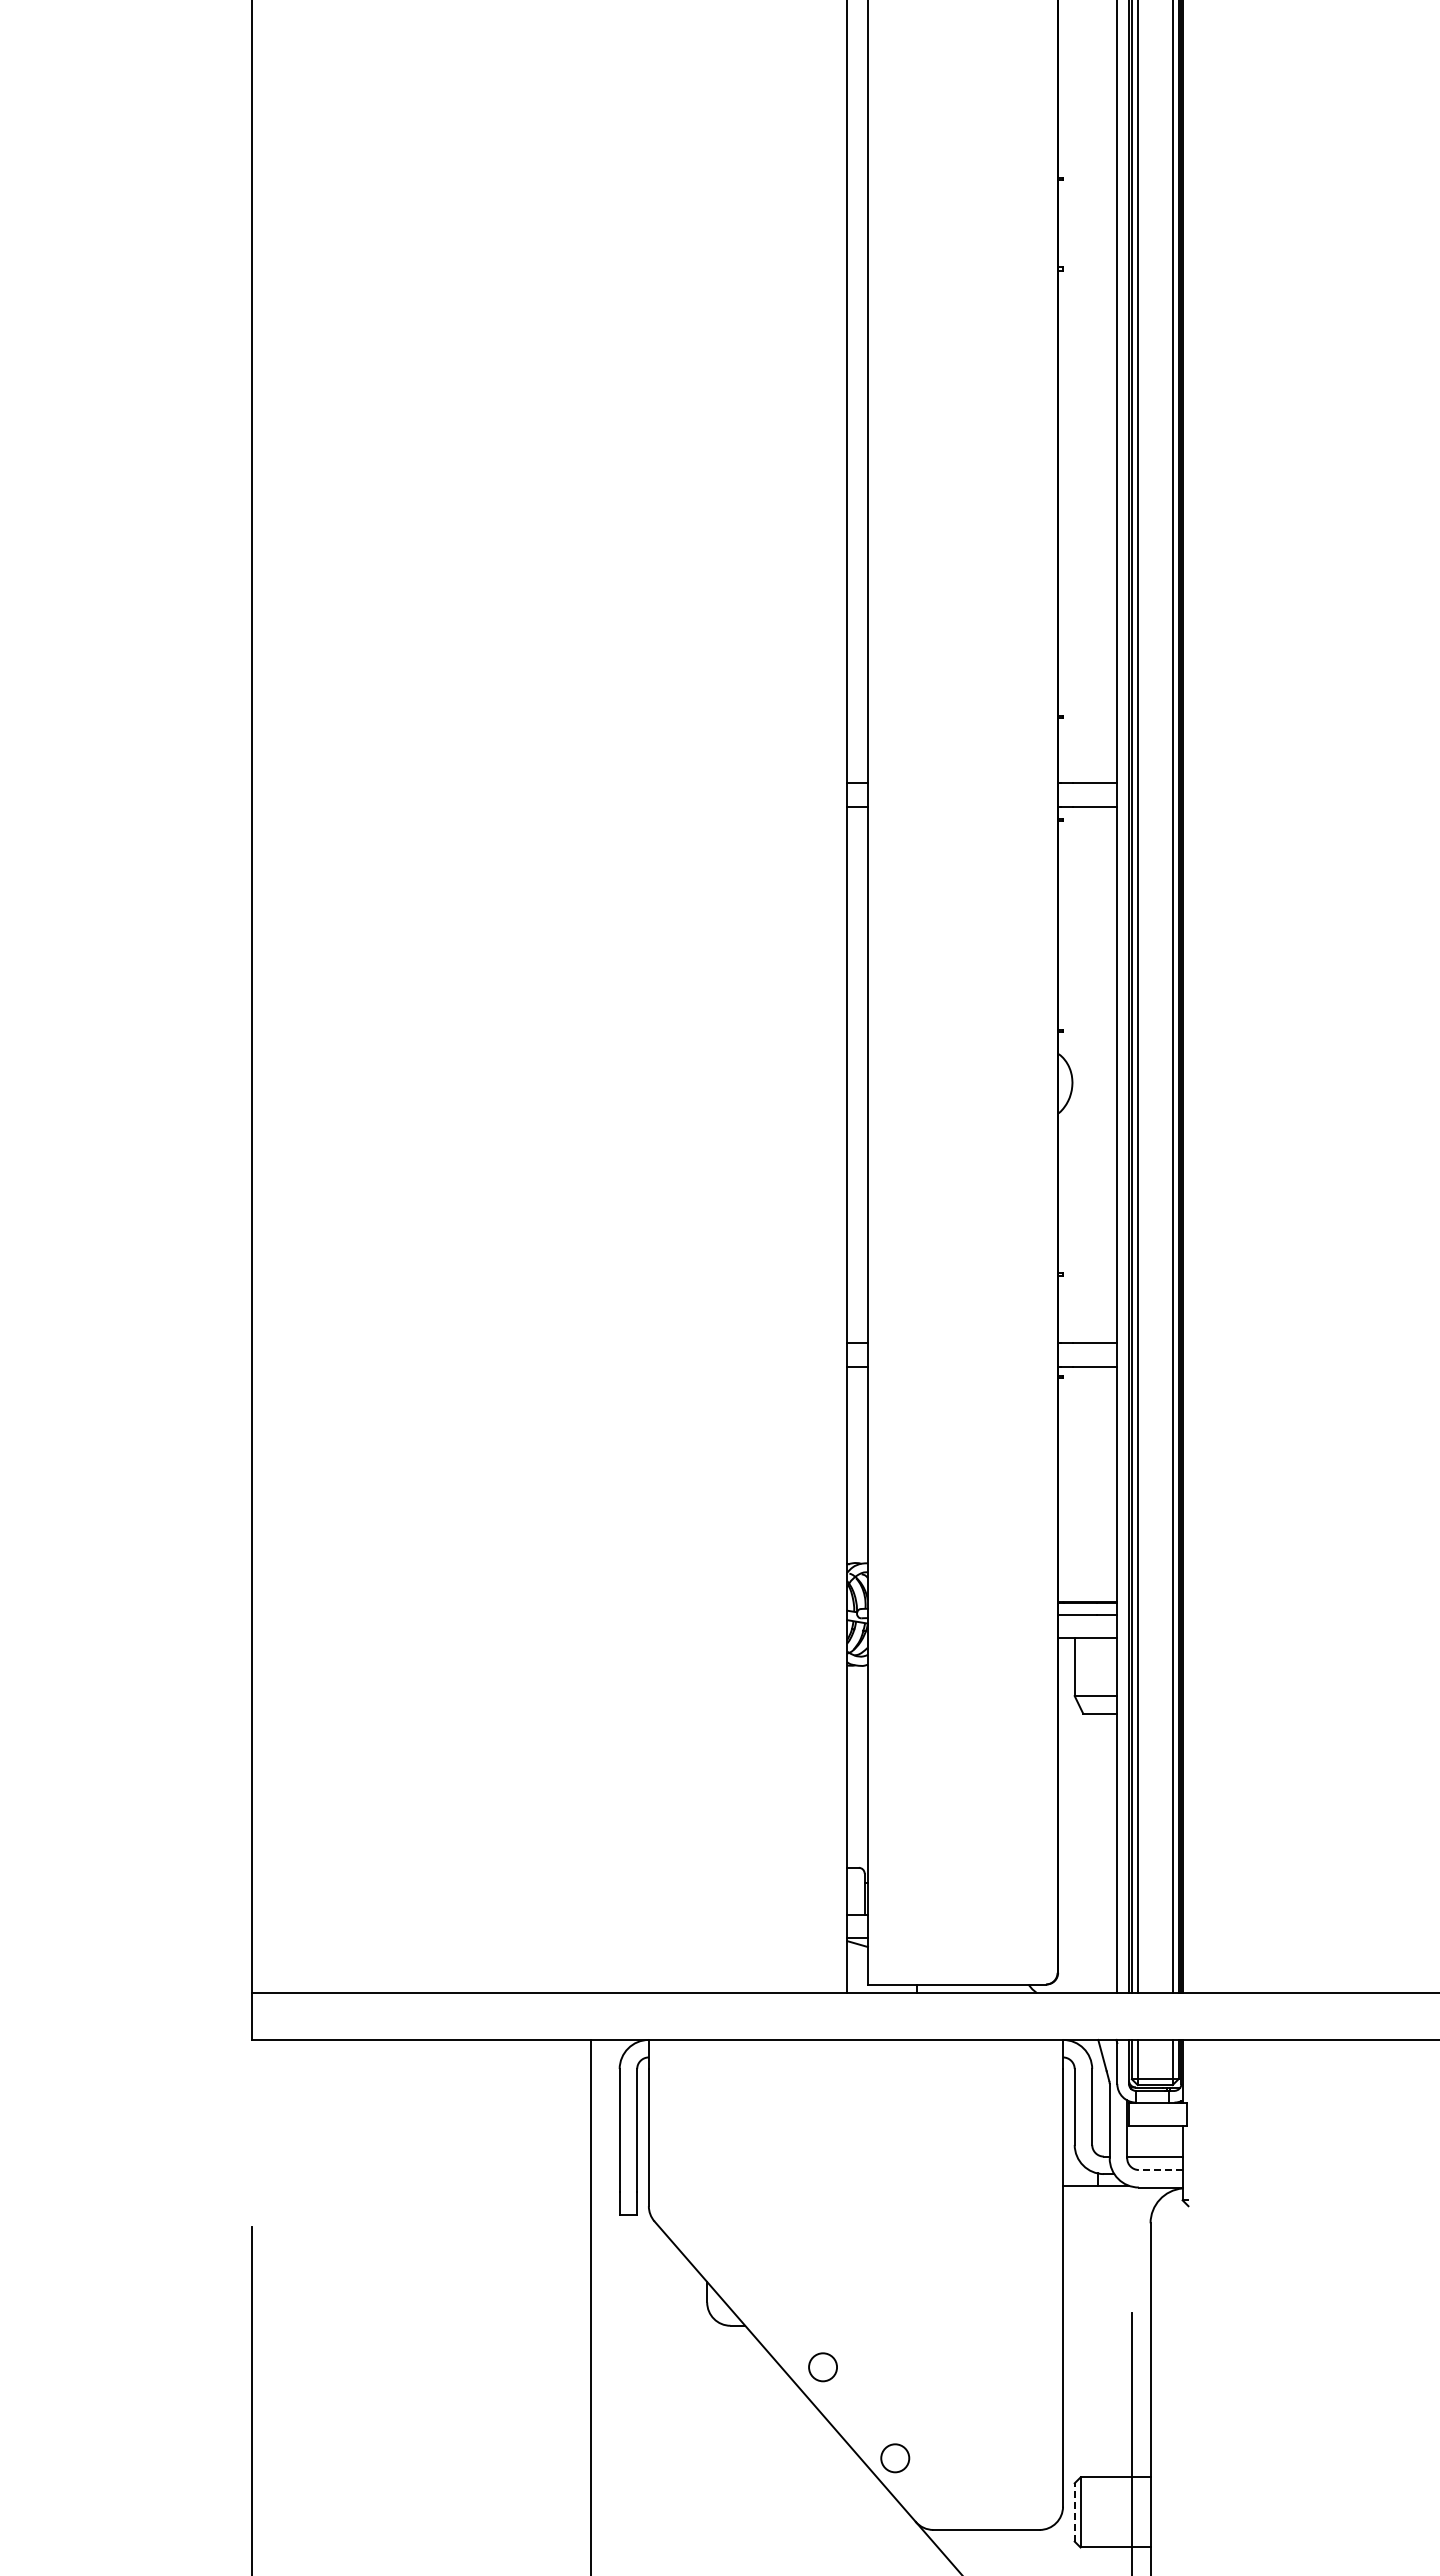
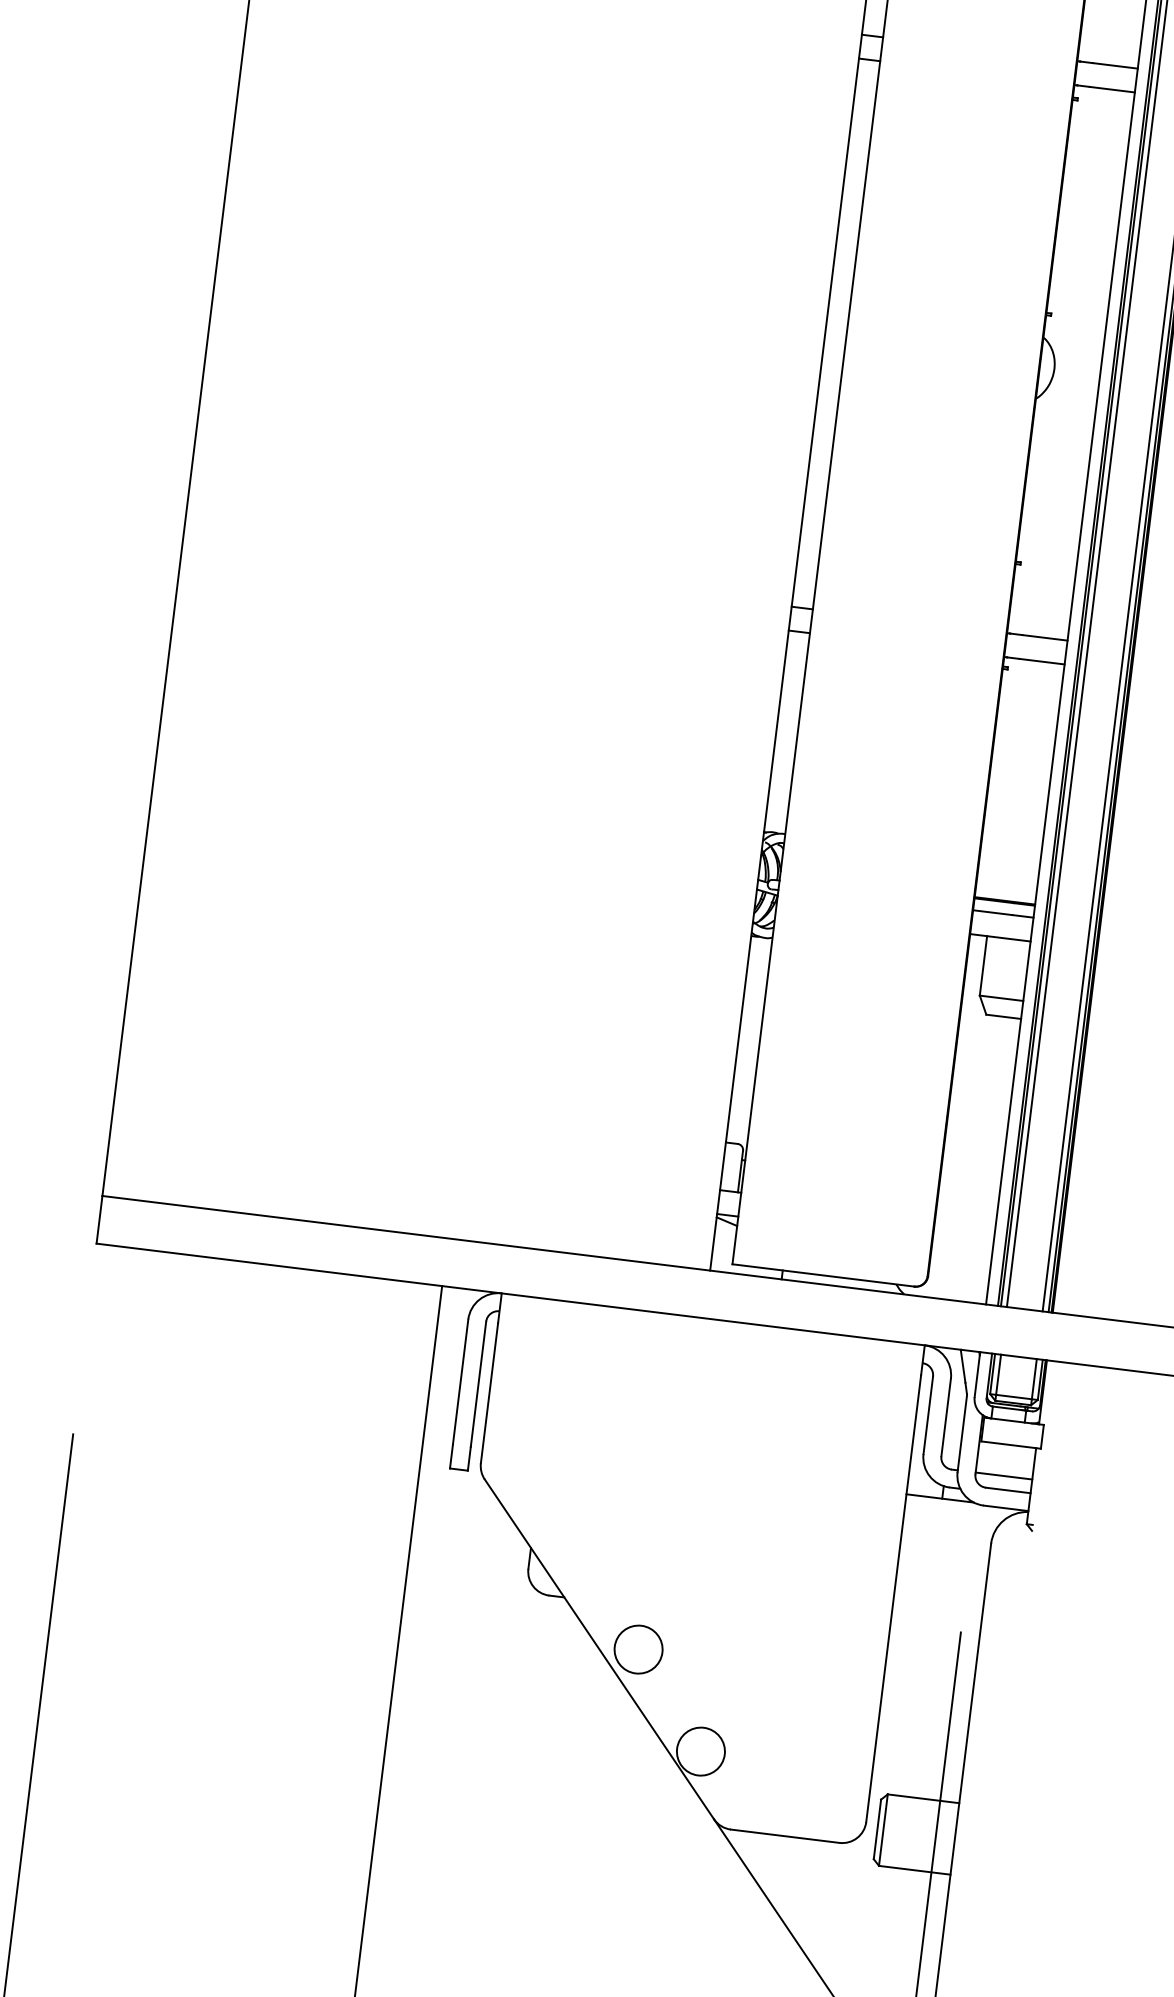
line: (1160, 2170) -> (1007, 1490), dashed -> solid
circle: (822, 2366) -> (638, 1648), size x1.67
circle: (894, 2458) -> (700, 1751), size x1.67
line: (1074, 2511) -> (877, 1828), dashed -> solid

